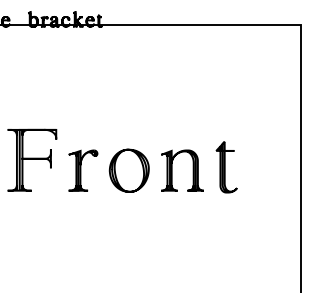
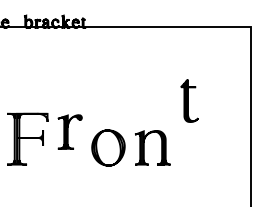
curve: (225, 167) -> (188, 101), moved
part: (83, 170) -> (70, 131), moved

